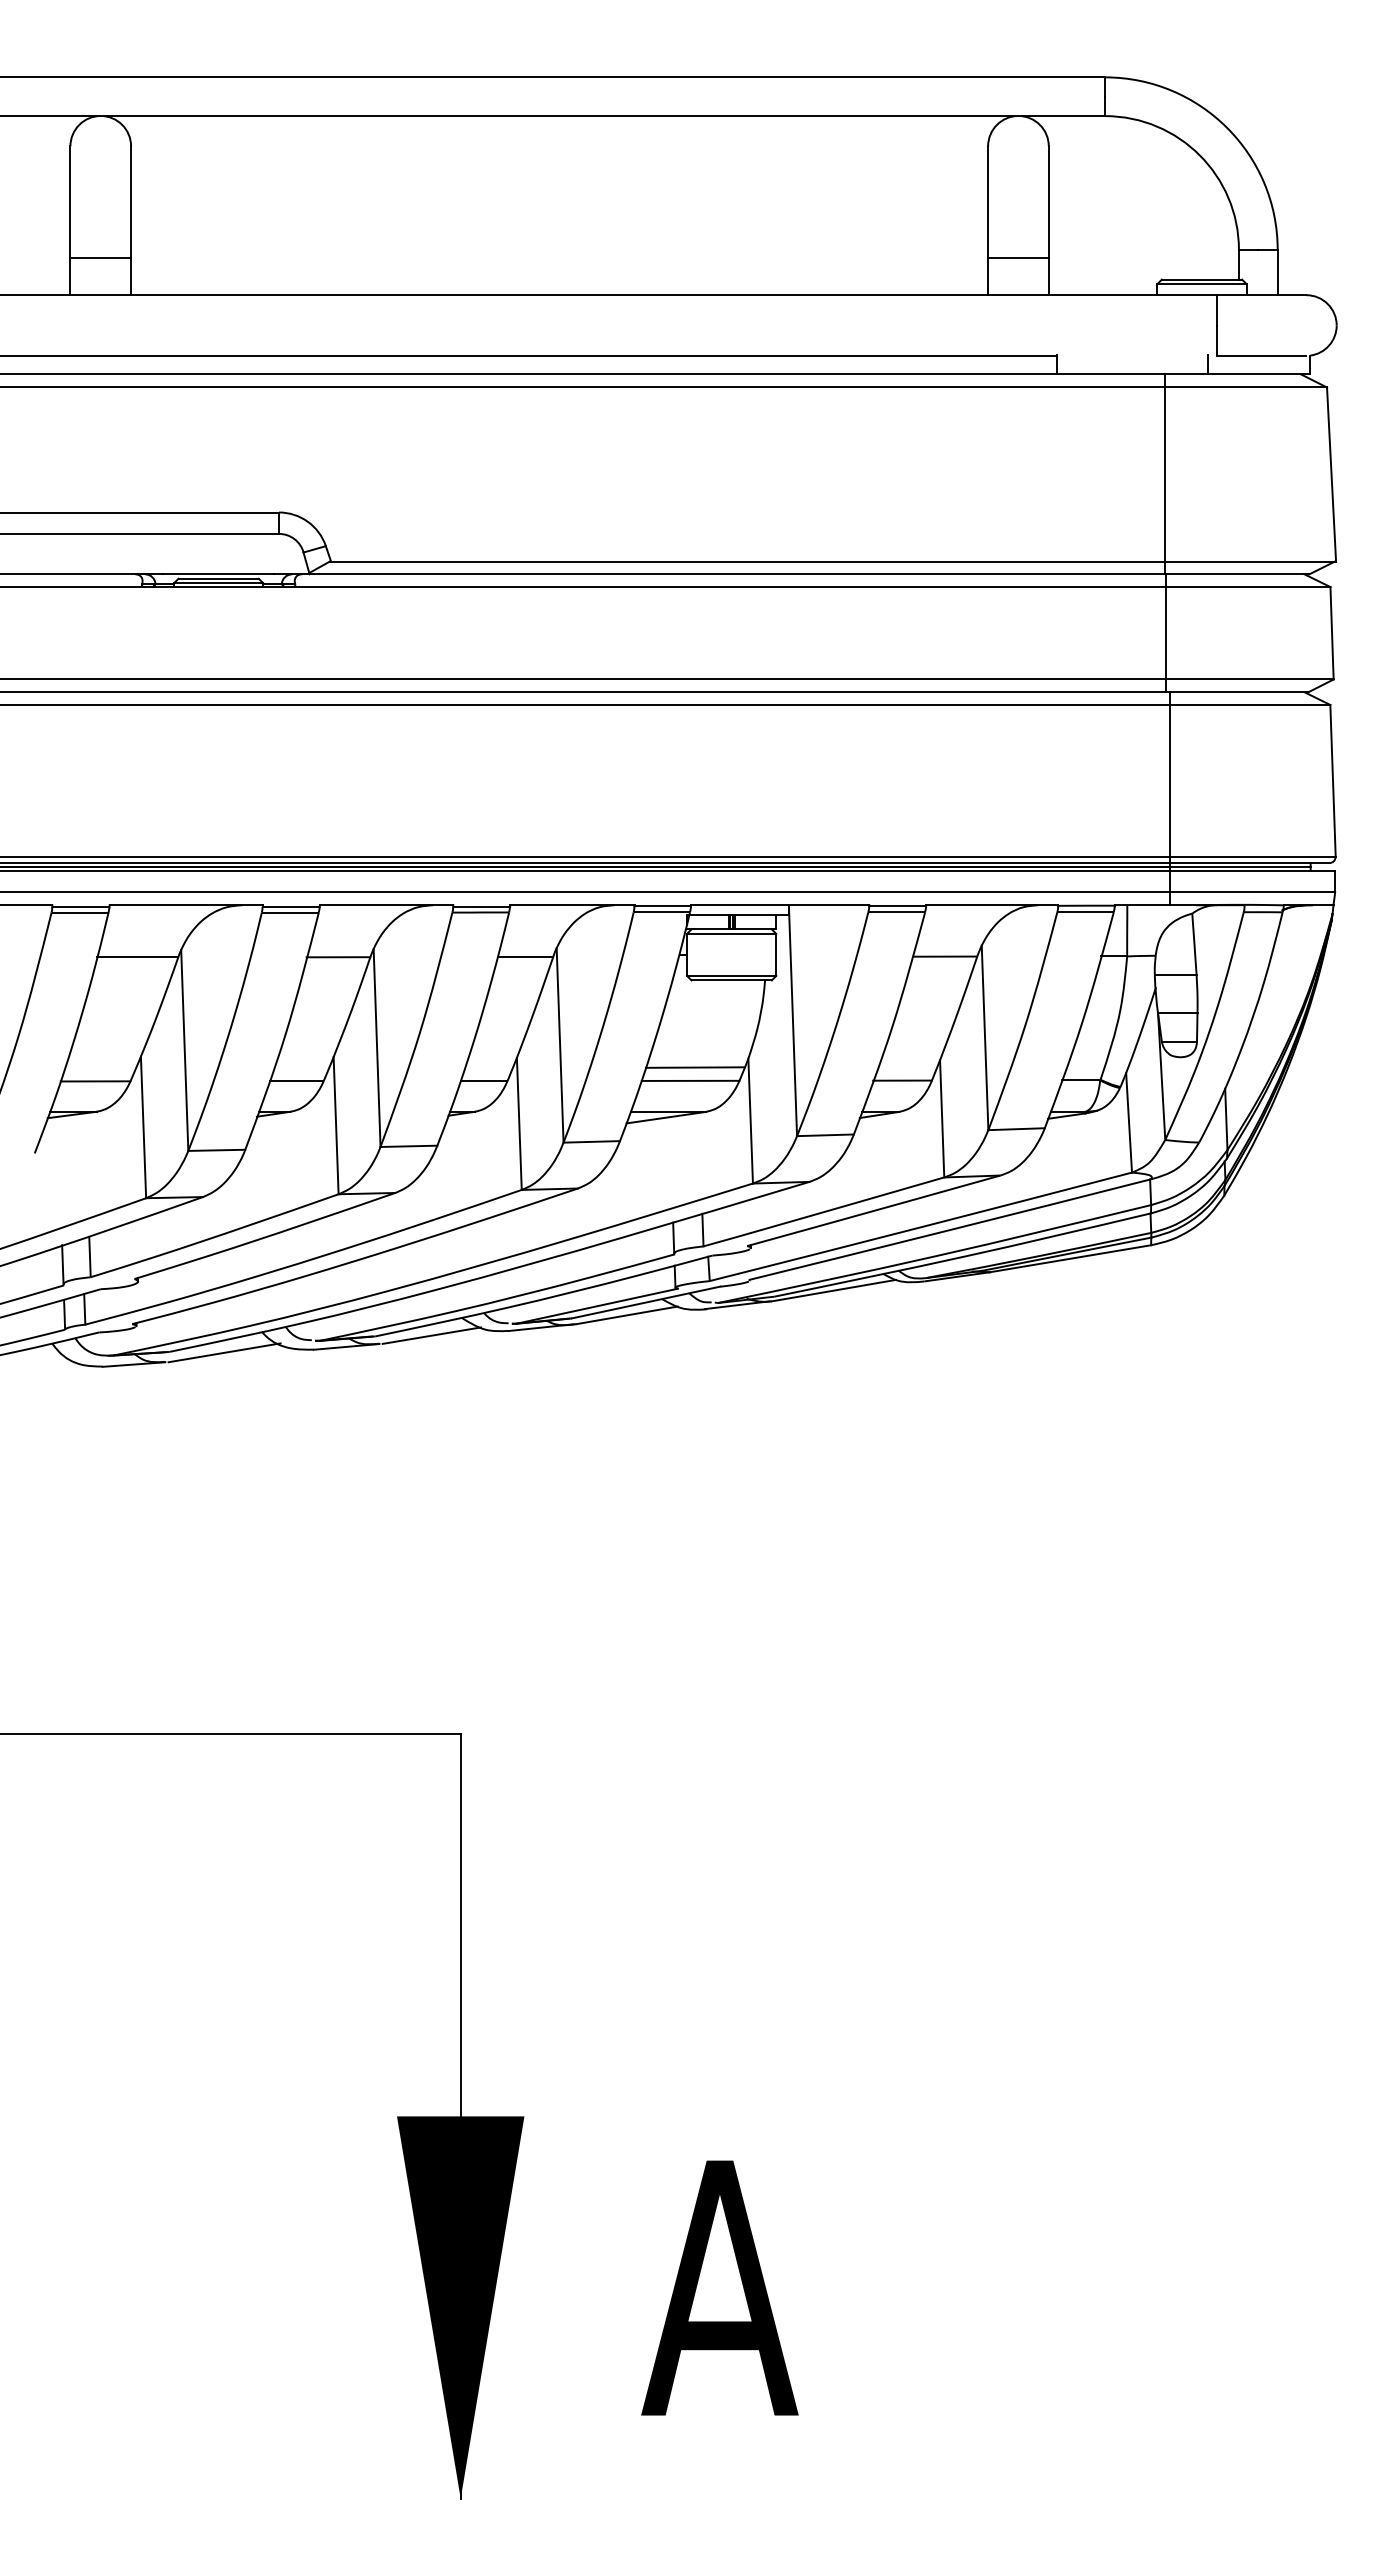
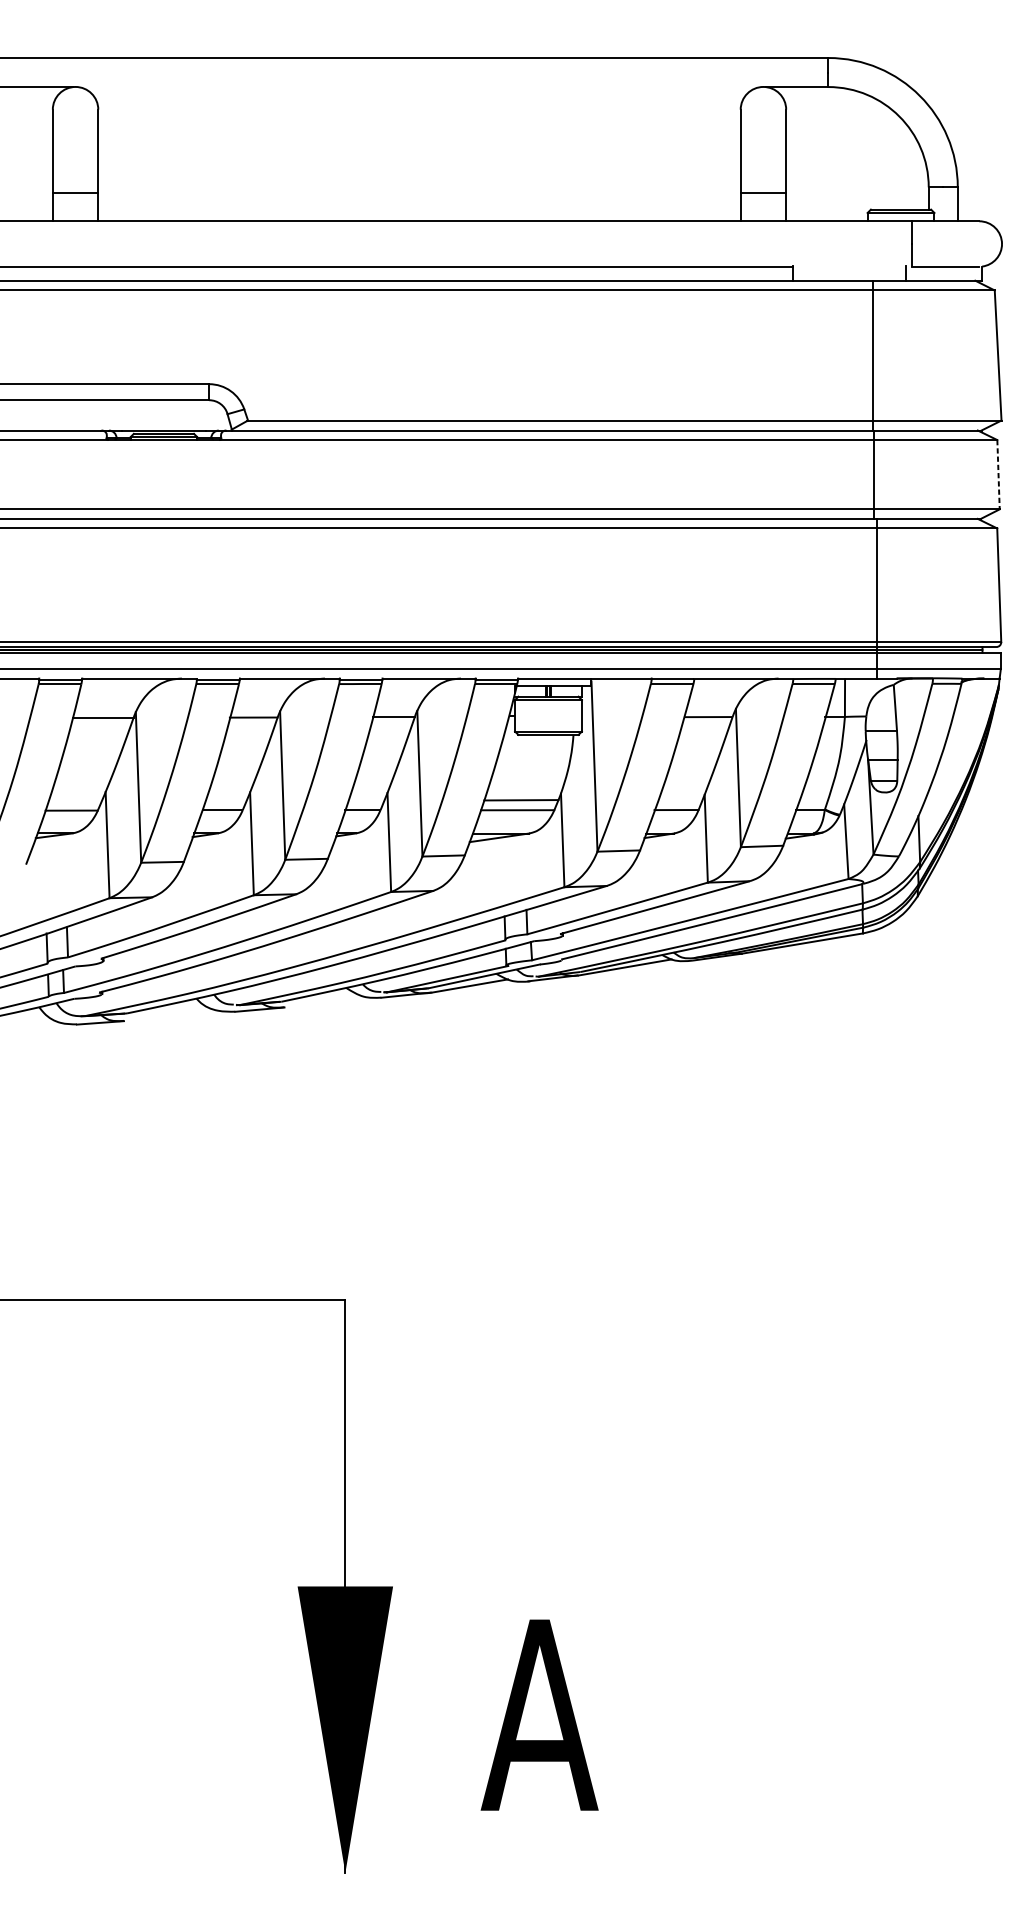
line: (559, 116) -> (419, 87), removed
line: (1332, 633) -> (998, 474), solid -> dashed
line: (431, 1335) -> (323, 1001), removed
line: (224, 1352) -> (168, 1013), removed

